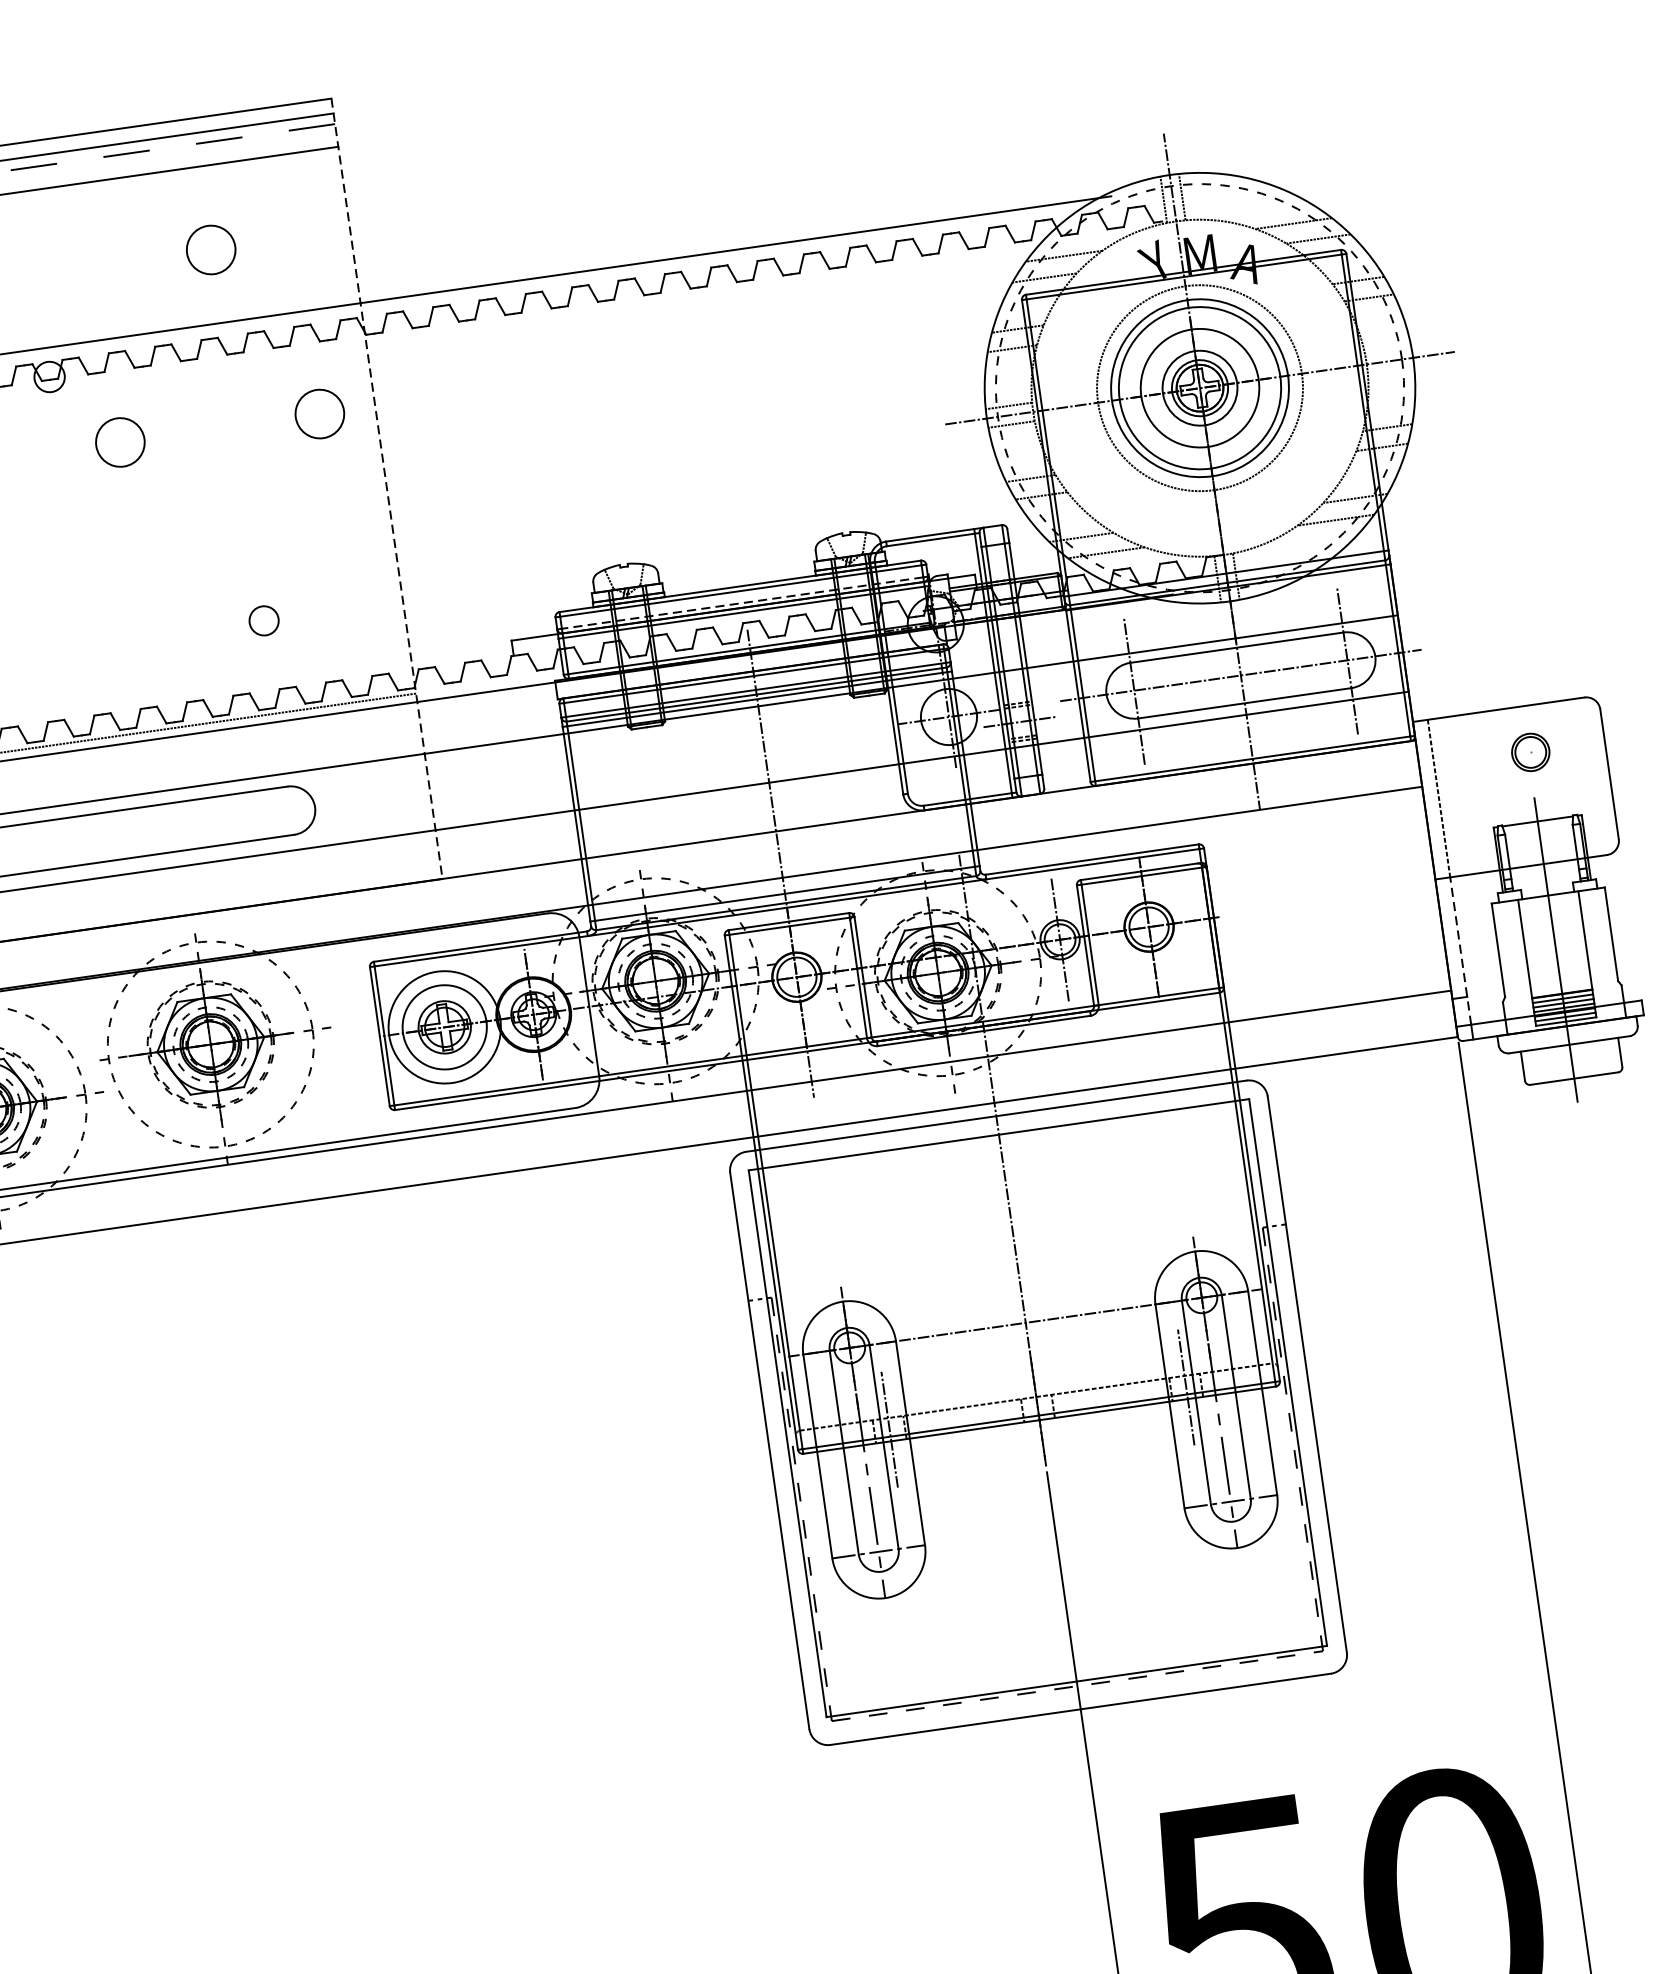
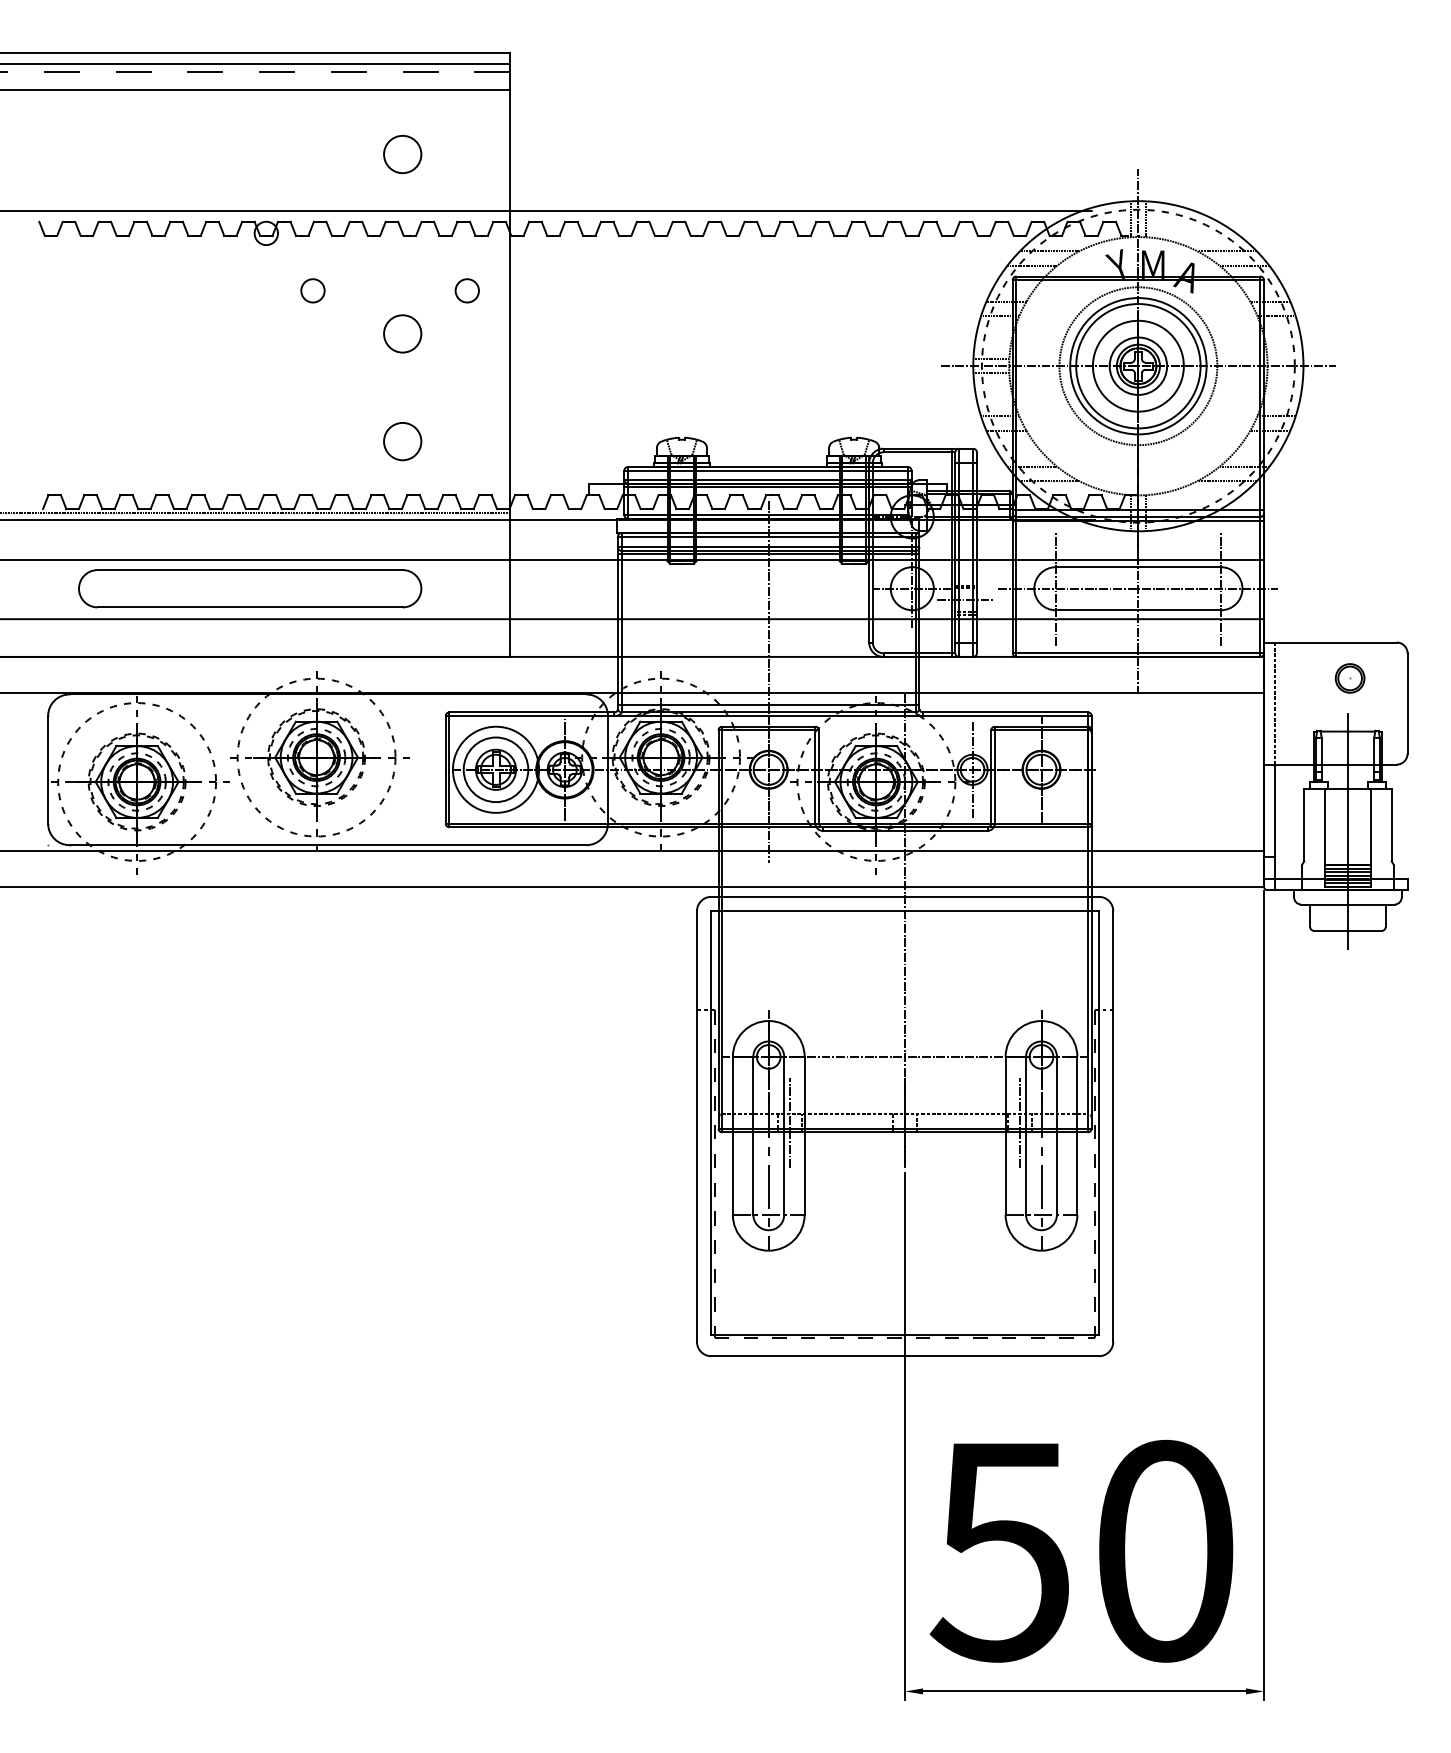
circle: (318, 413) -> (466, 290), size x0.62
circle: (119, 442) -> (312, 290), size x0.62
circle: (243, 481) -> (402, 333), added
line: (387, 489) -> (510, 355), dashed -> solid
line: (741, 602) -> (767, 479), dashed -> solid
circle: (263, 620) -> (402, 441), size x1.67
line: (1460, 950) -> (1275, 821), dashed -> solid

